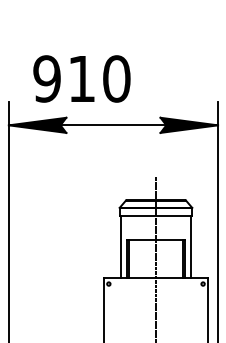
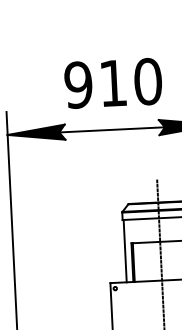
text: (81, 78) -> (112, 82), moved

